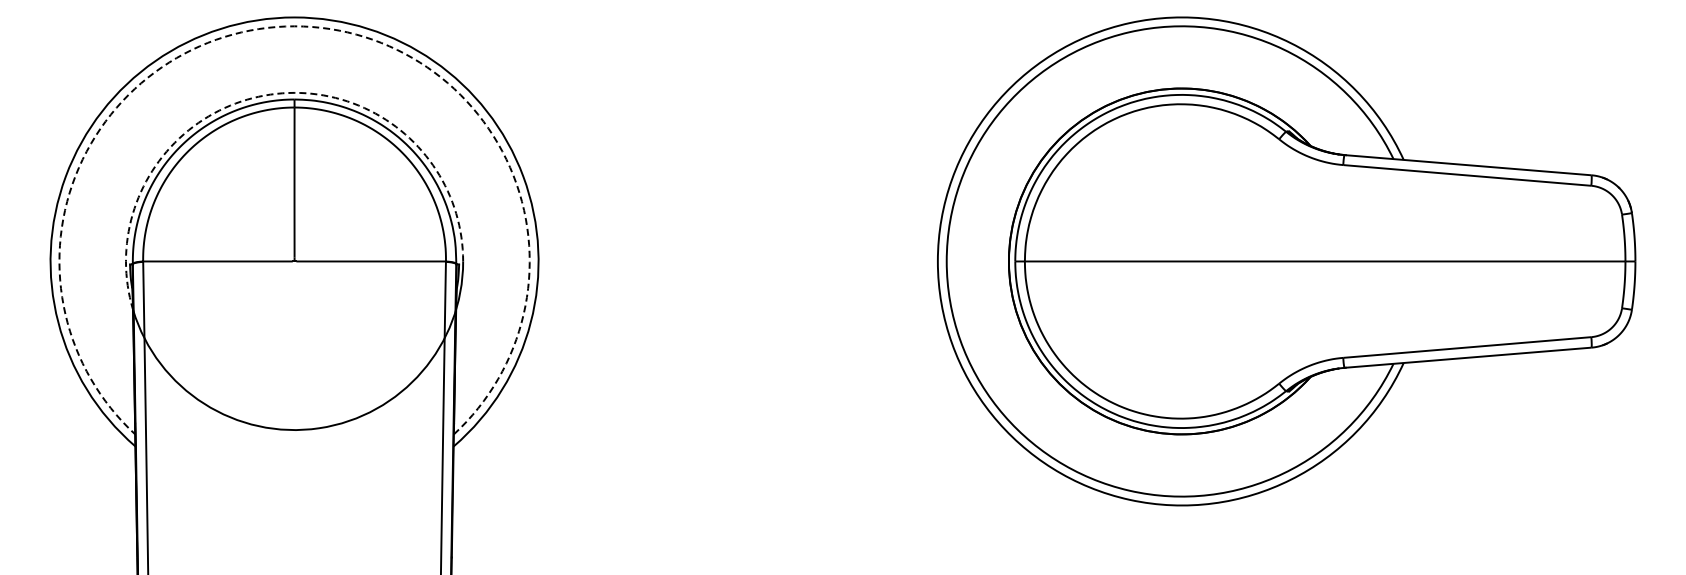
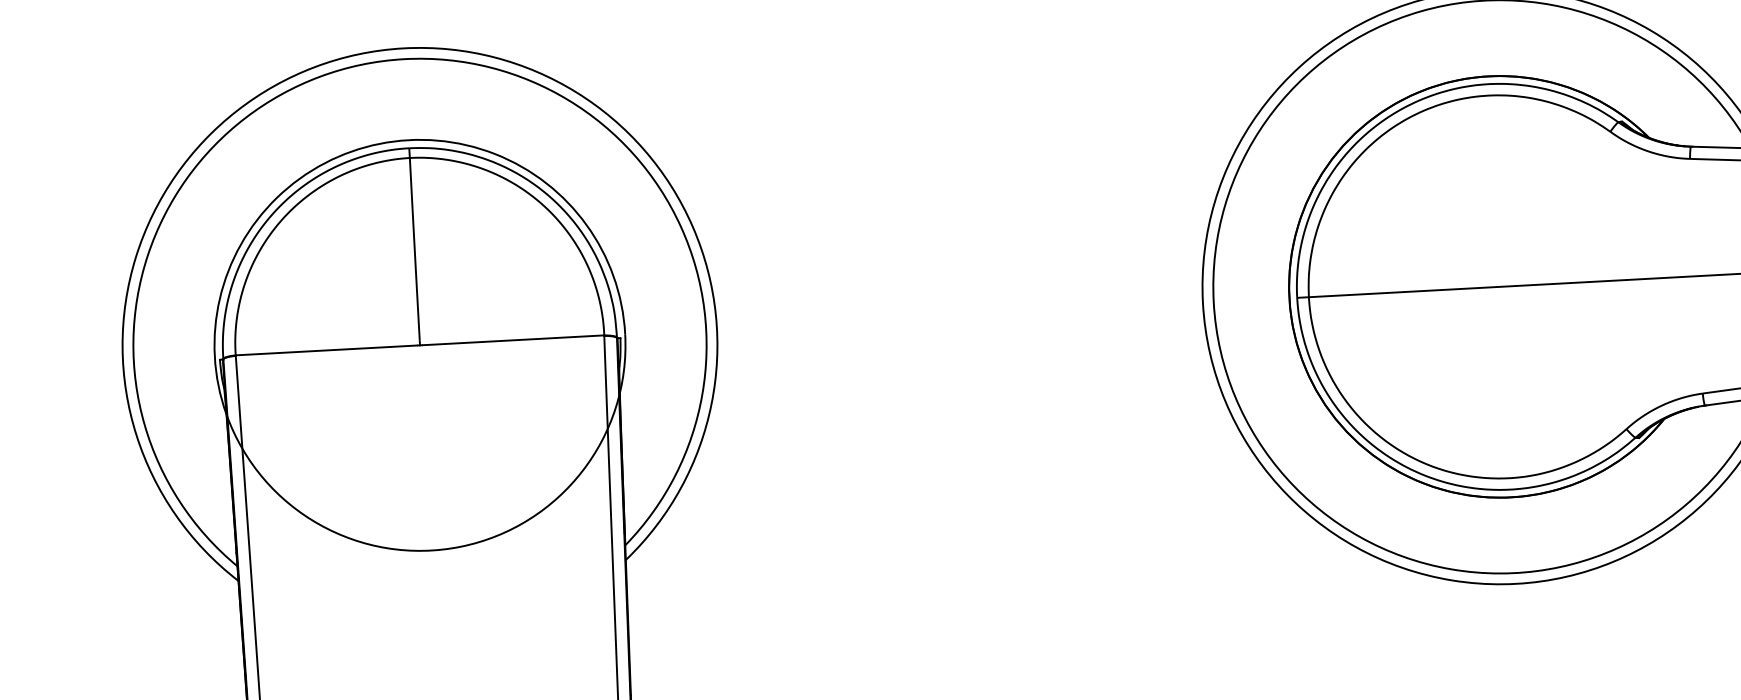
arc: (294, 26) -> (404, 59), dashed -> solid
arc: (270, 94) -> (379, 143), dashed -> solid

